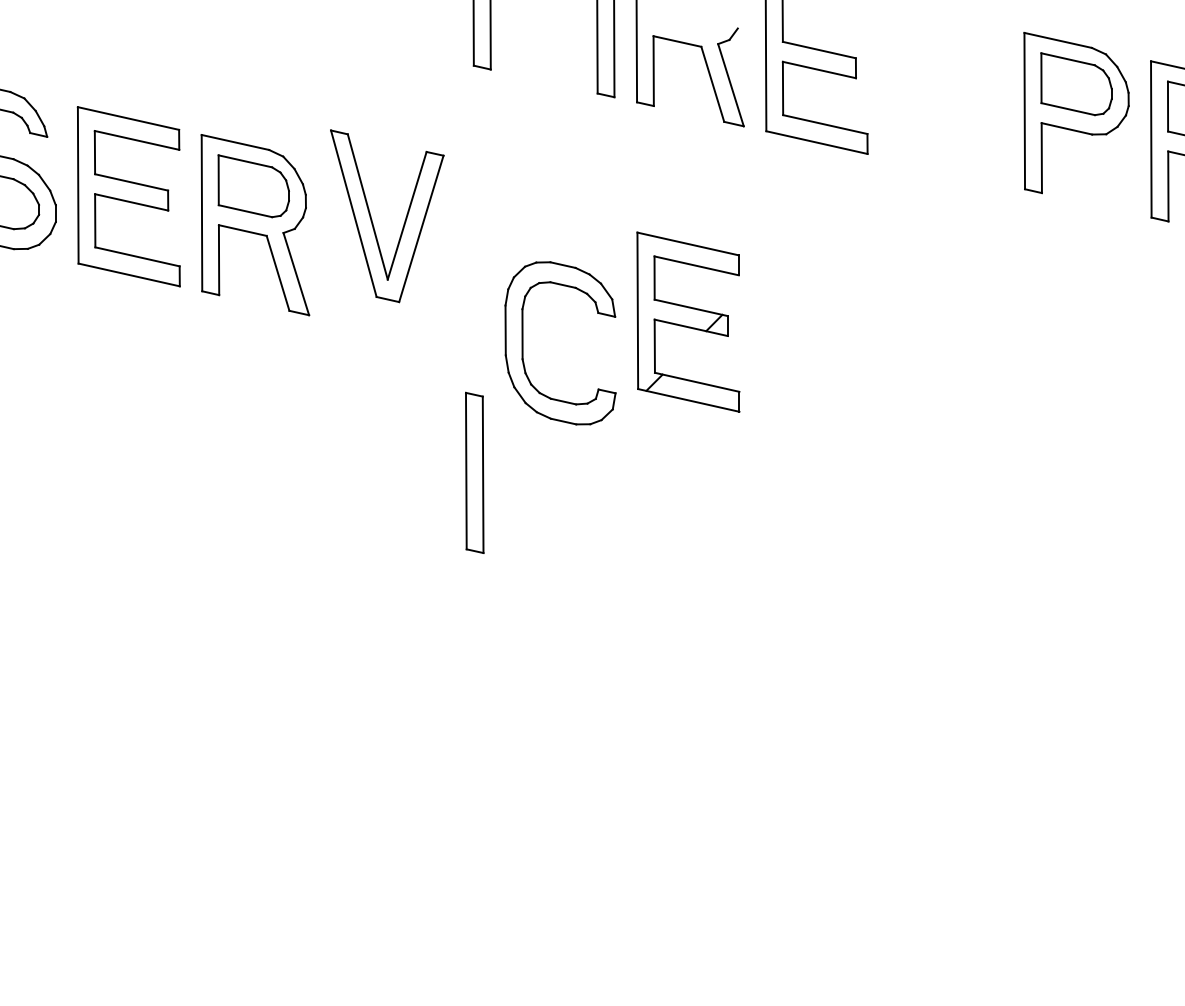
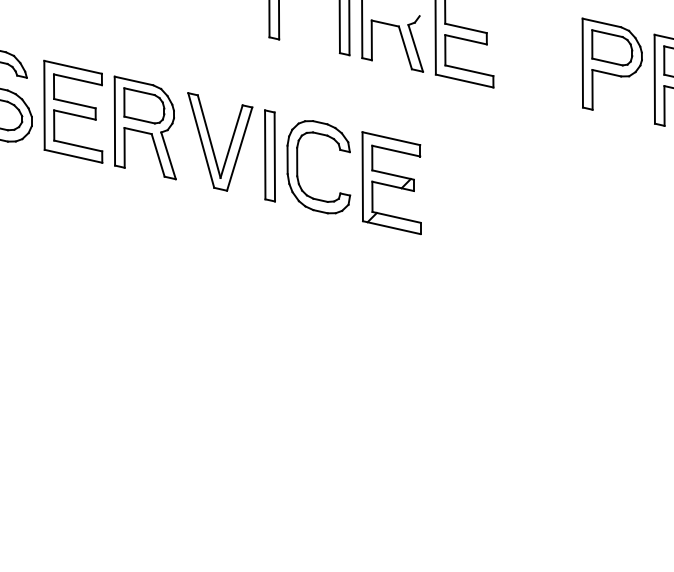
part: (373, 220) -> (212, 144), moved
part: (524, 343) -> (298, 167), moved
part: (473, 472) -> (269, 155), moved

